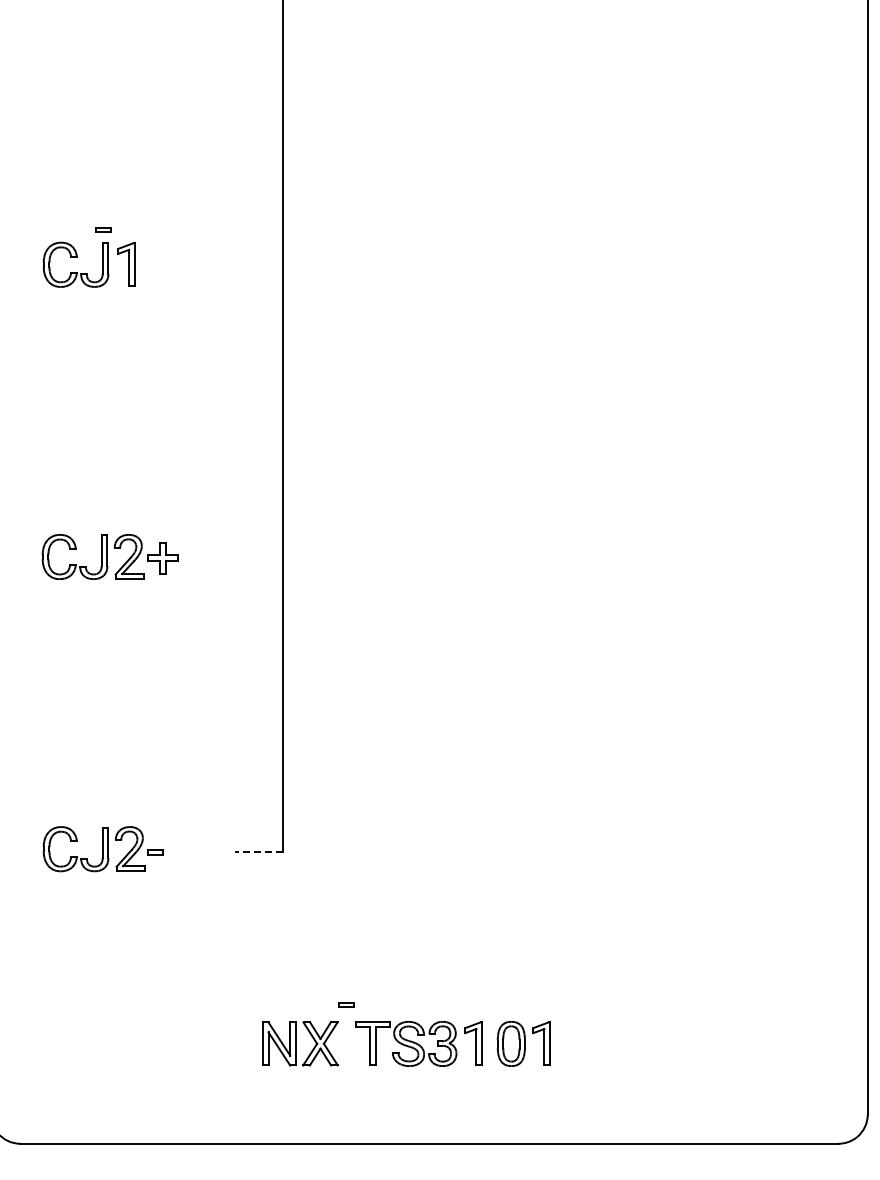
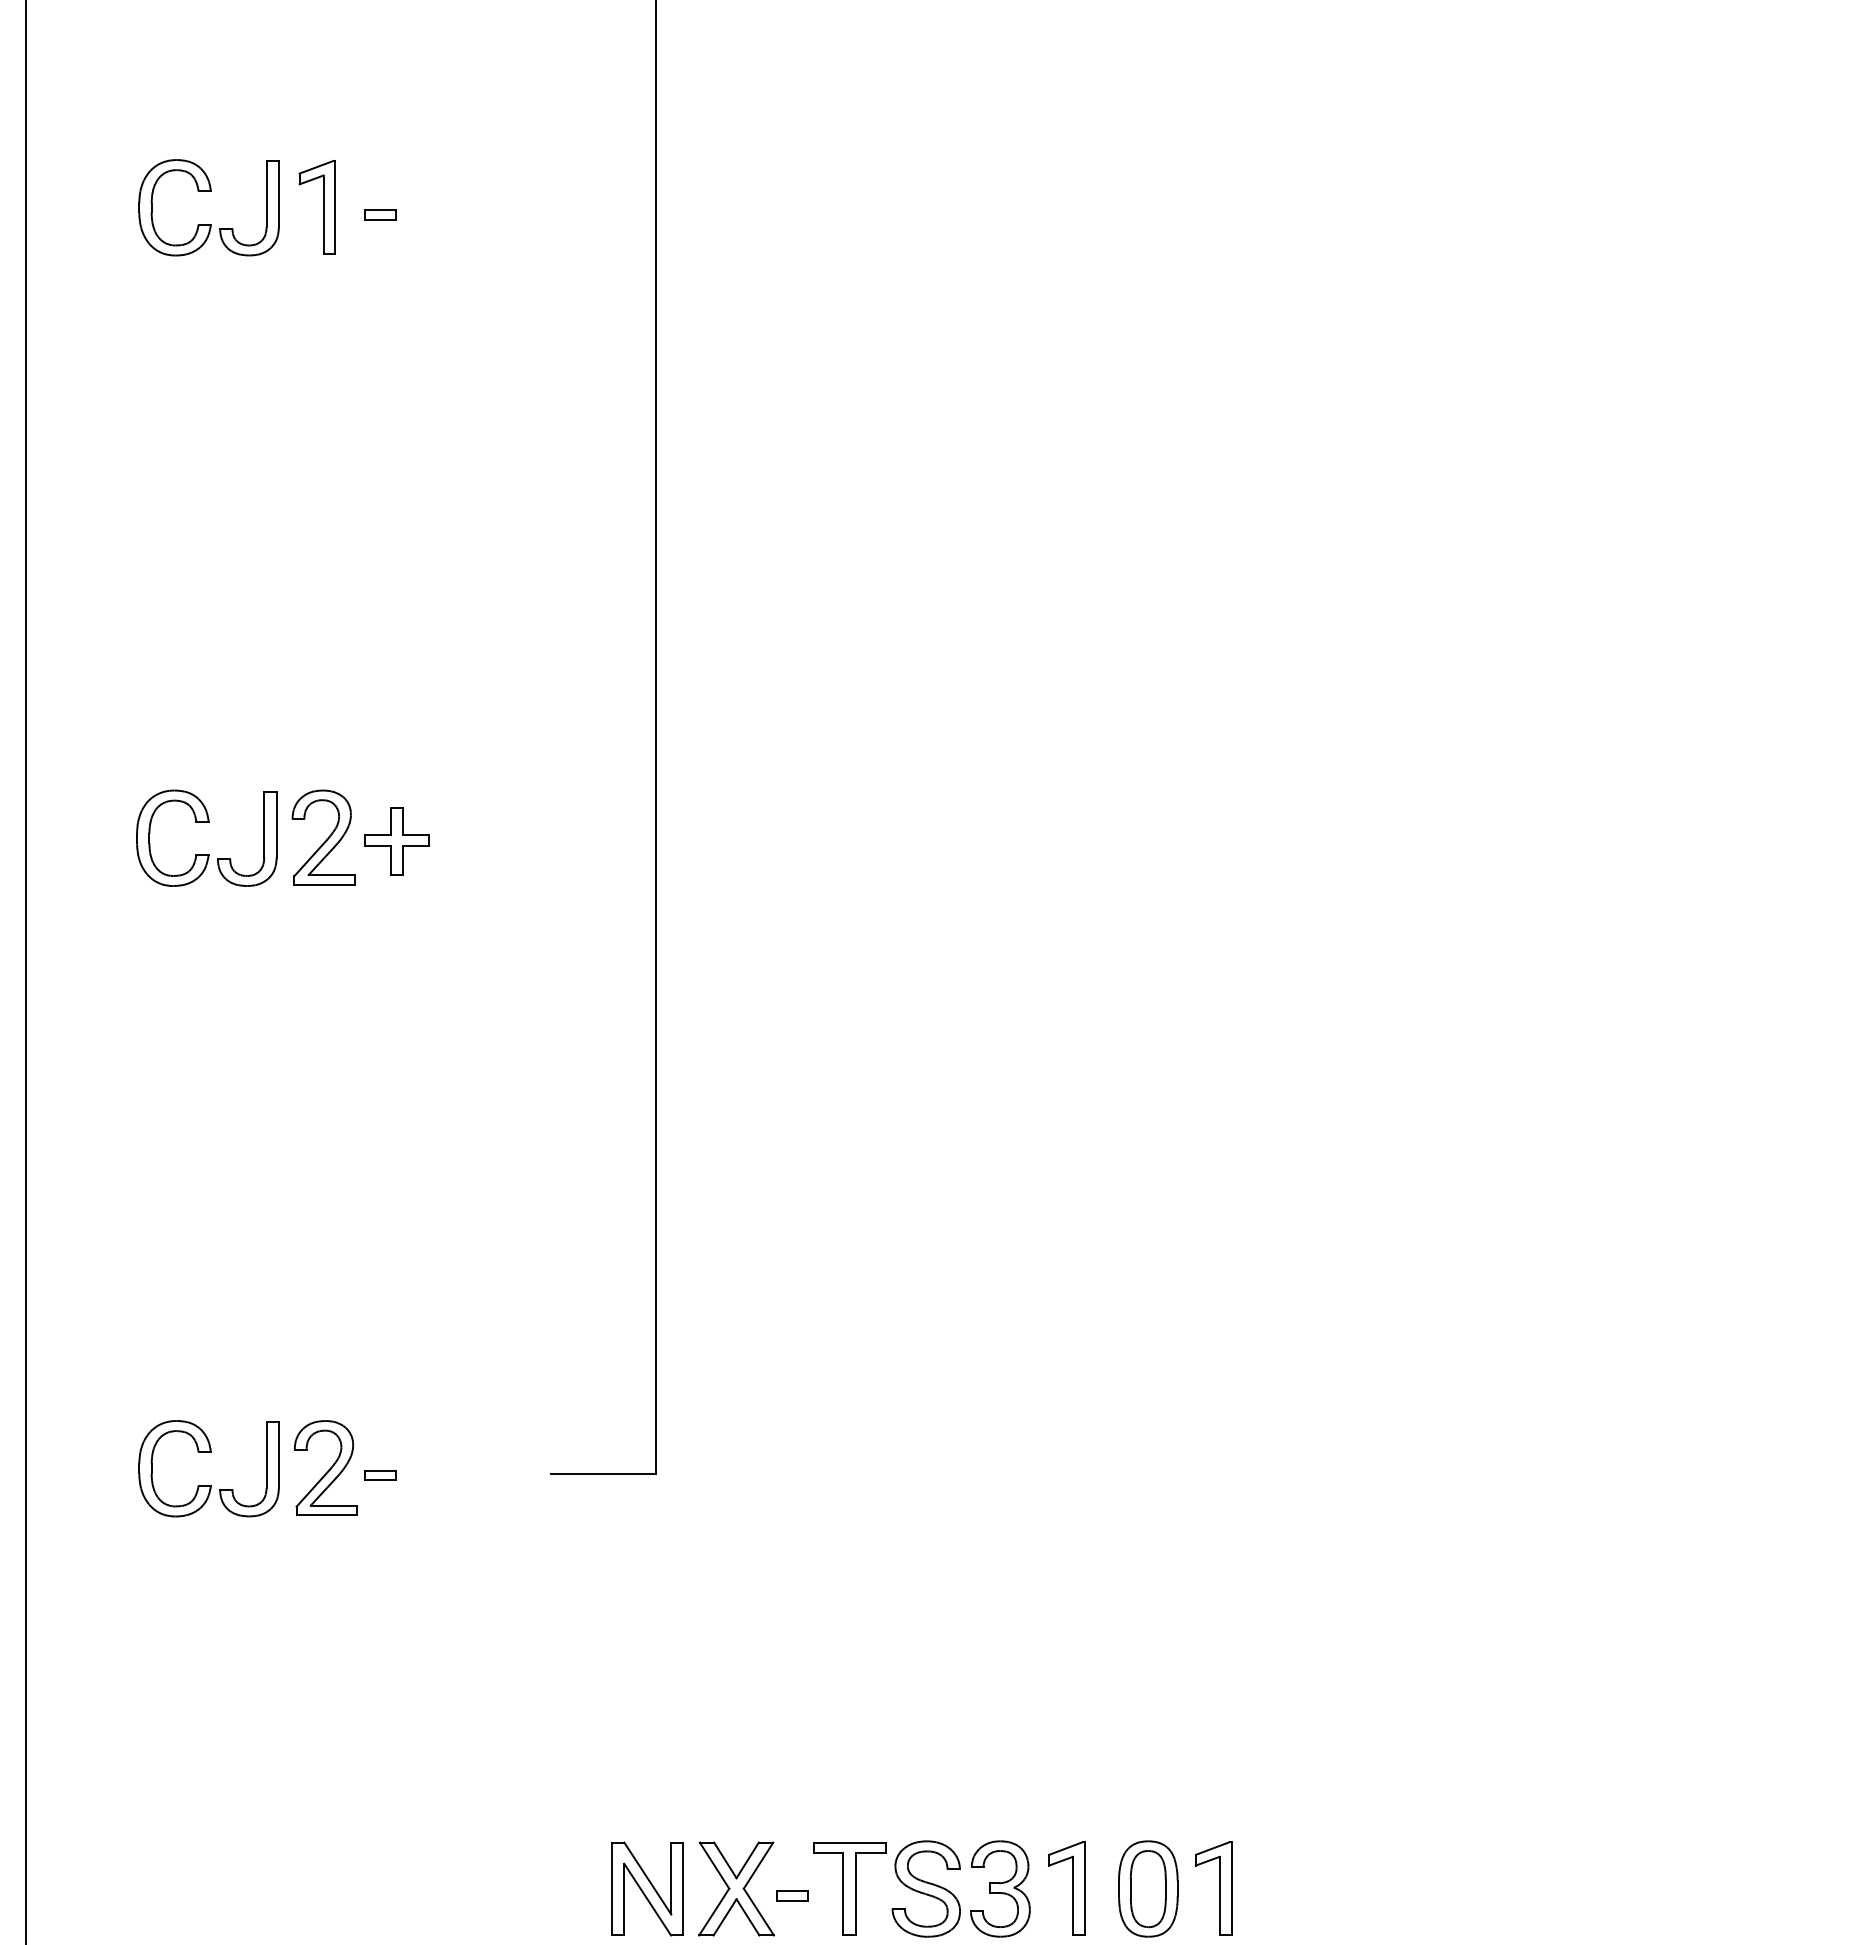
part: (103, 229) -> (380, 213), moved
line: (258, 851) -> (602, 1473), dashed -> solid
part: (346, 1004) -> (792, 1894), moved

